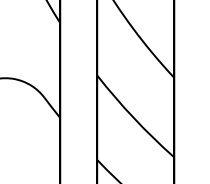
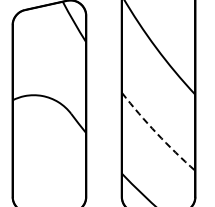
arc: (133, 118) -> (156, 133), solid -> dashed

